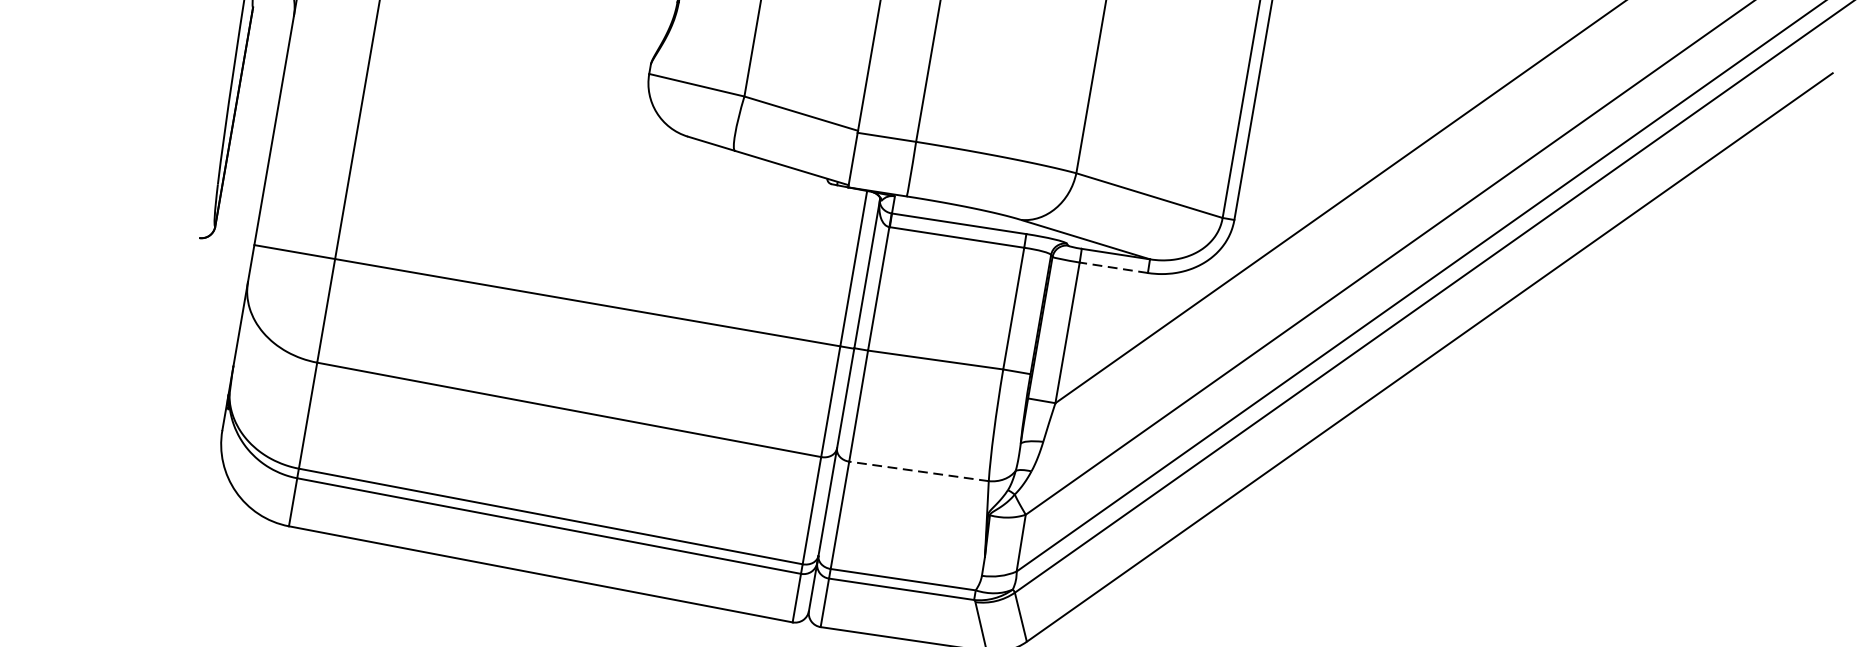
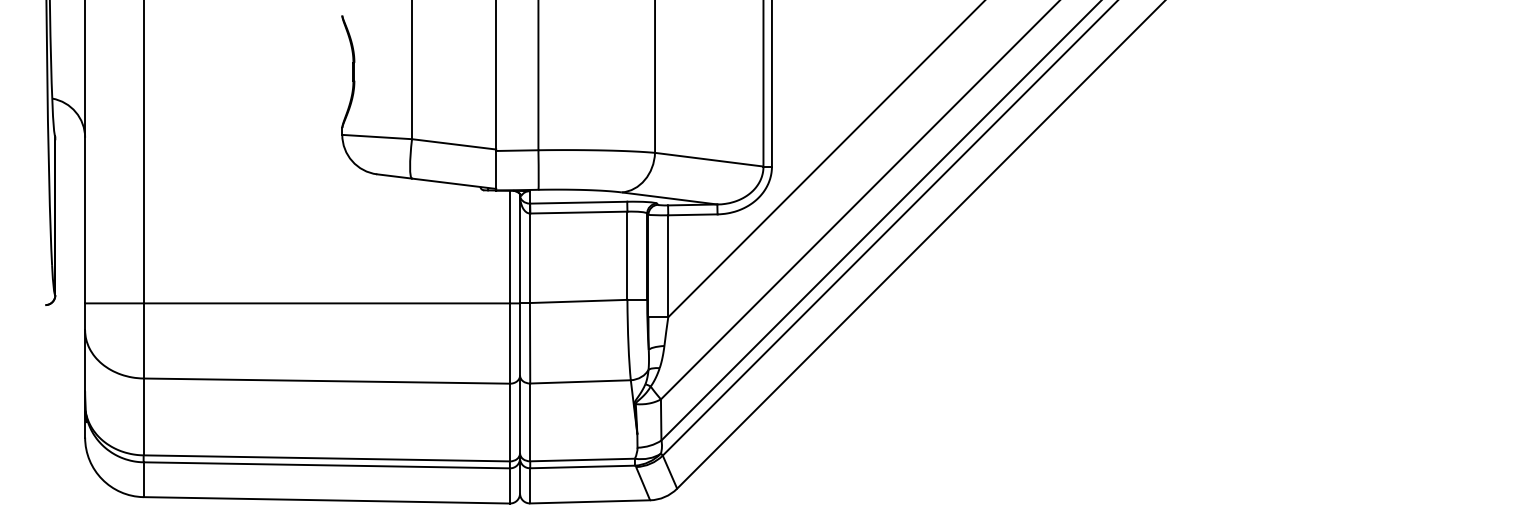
line: (1113, 267) -> (692, 214), dashed -> solid
line: (919, 470) -> (580, 381), dashed -> solid

